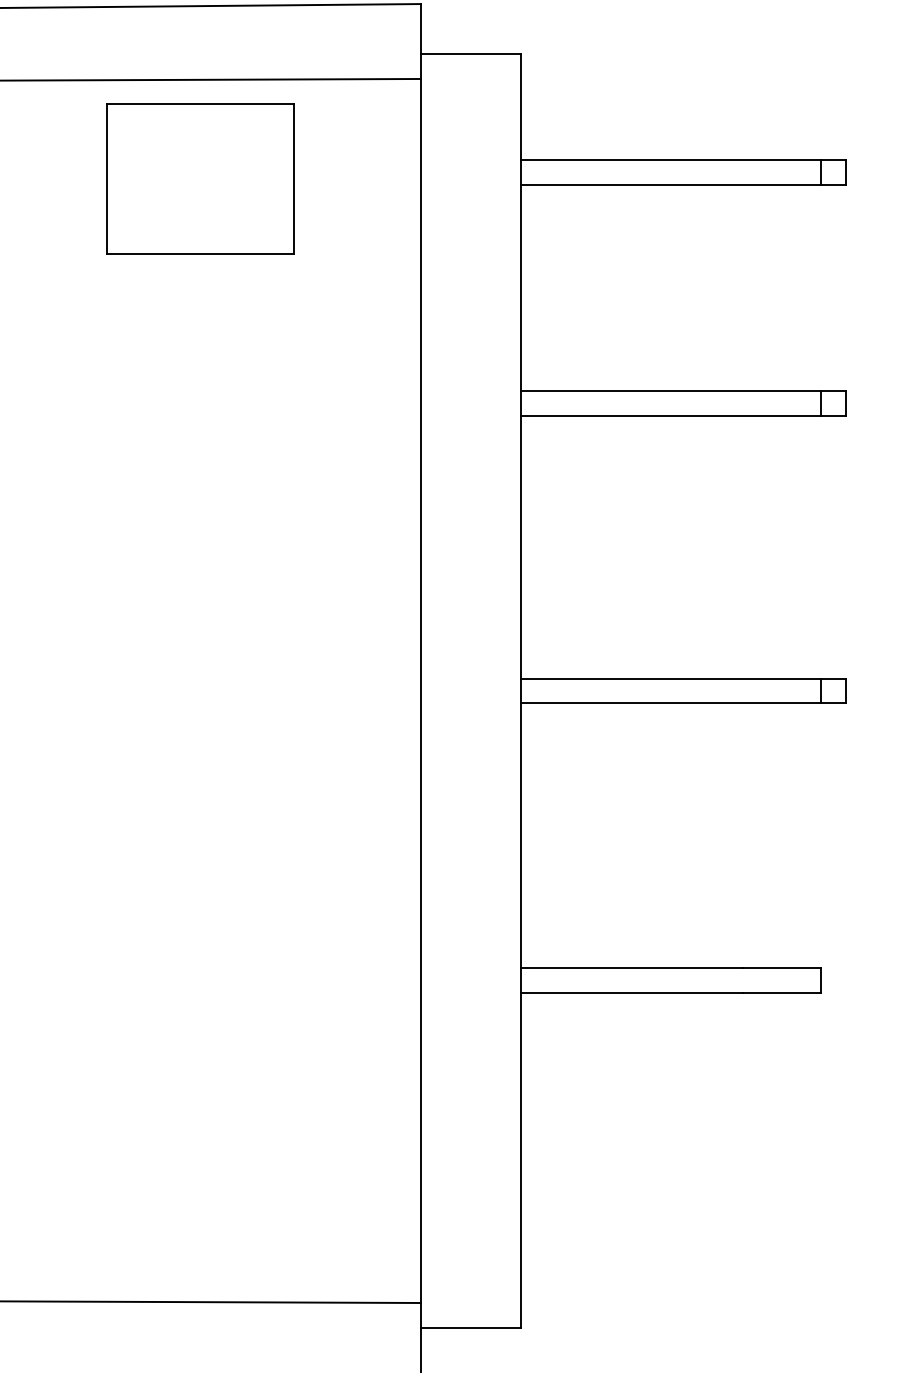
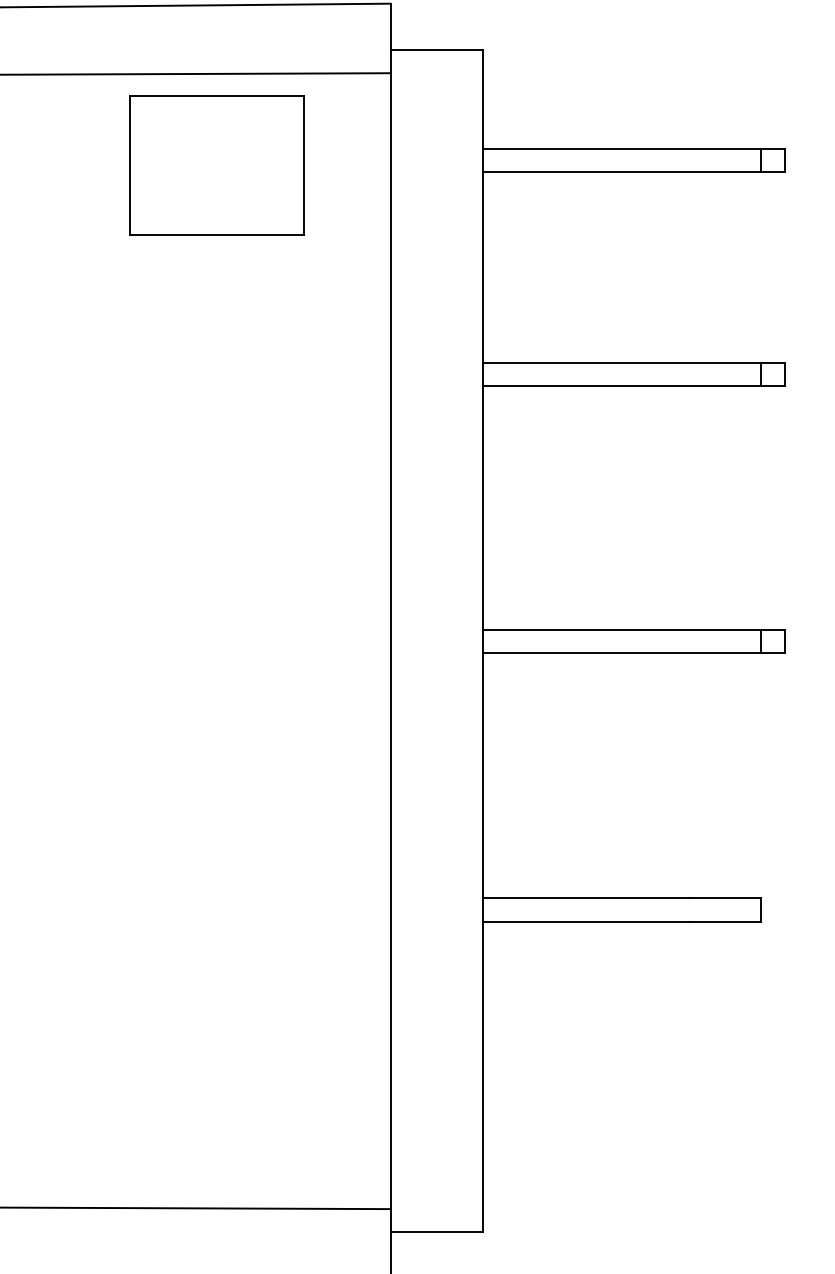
part: (200, 178) -> (216, 165), moved

